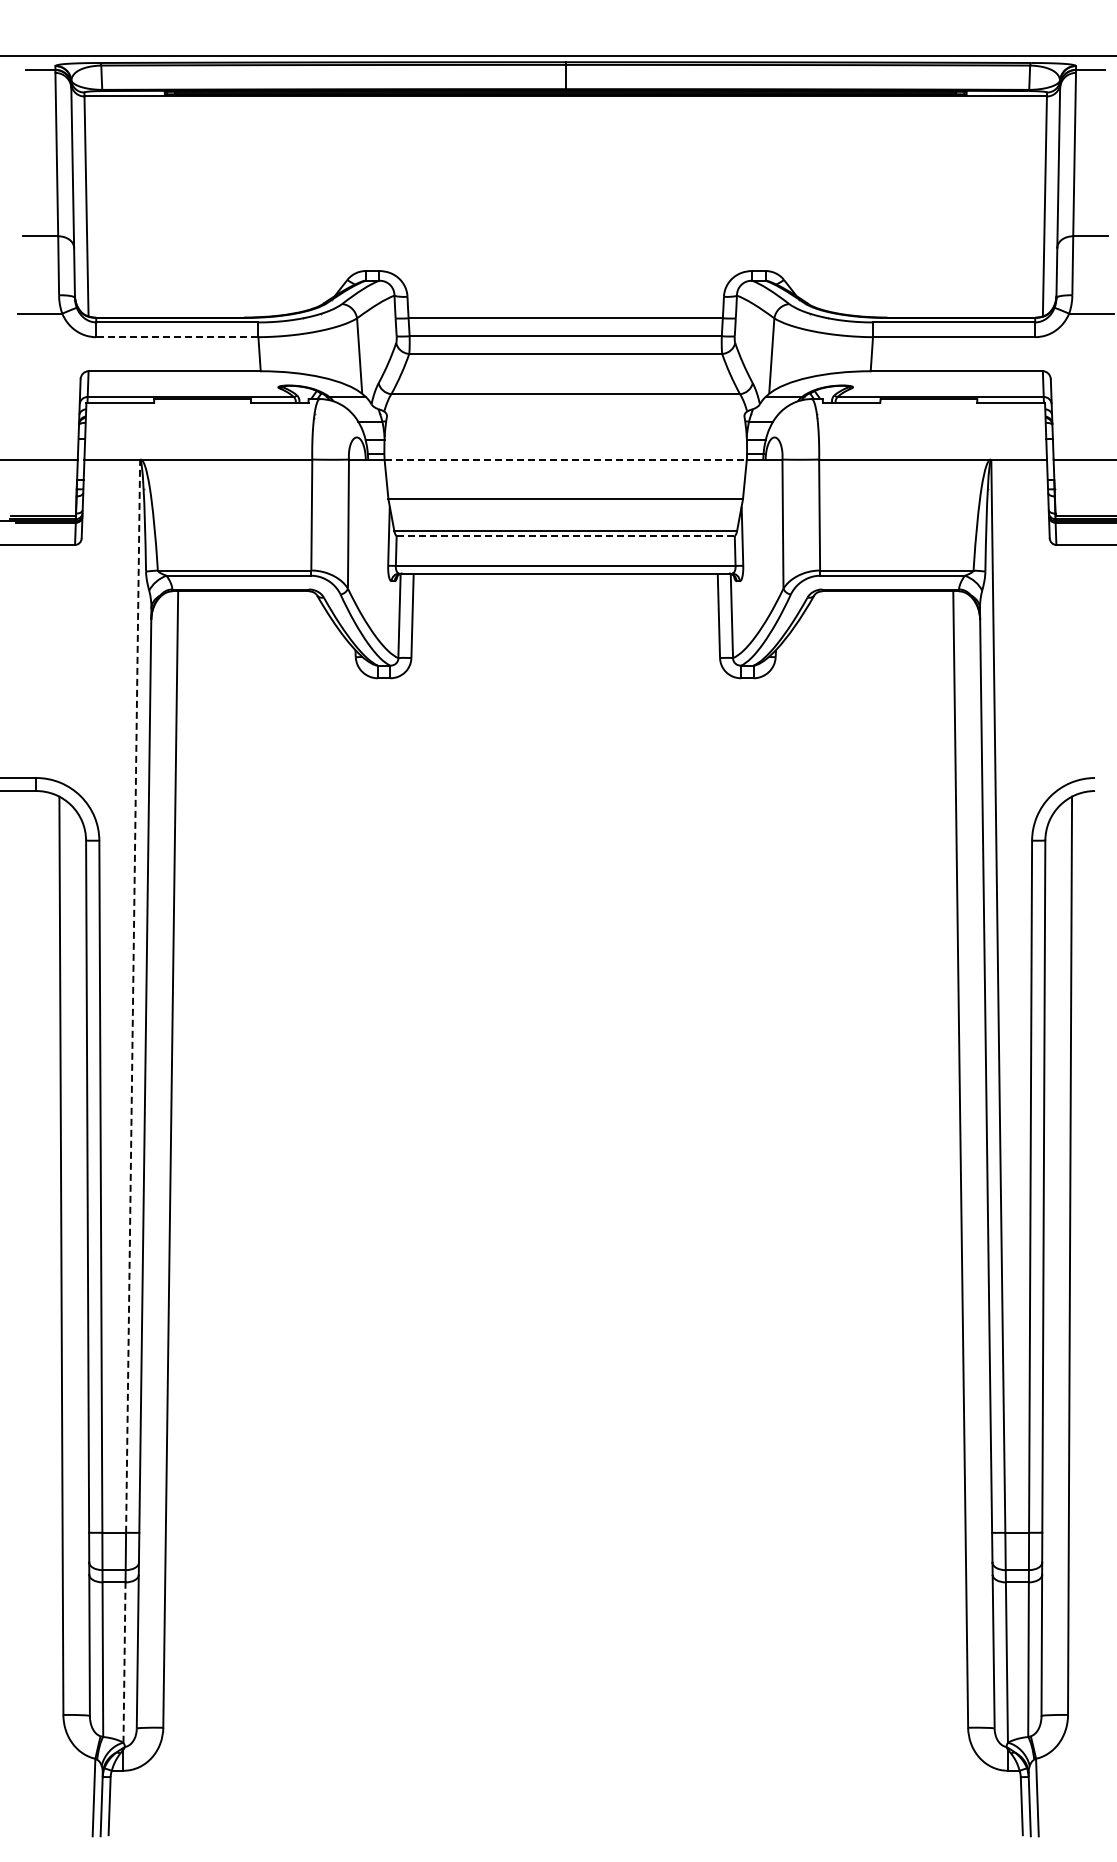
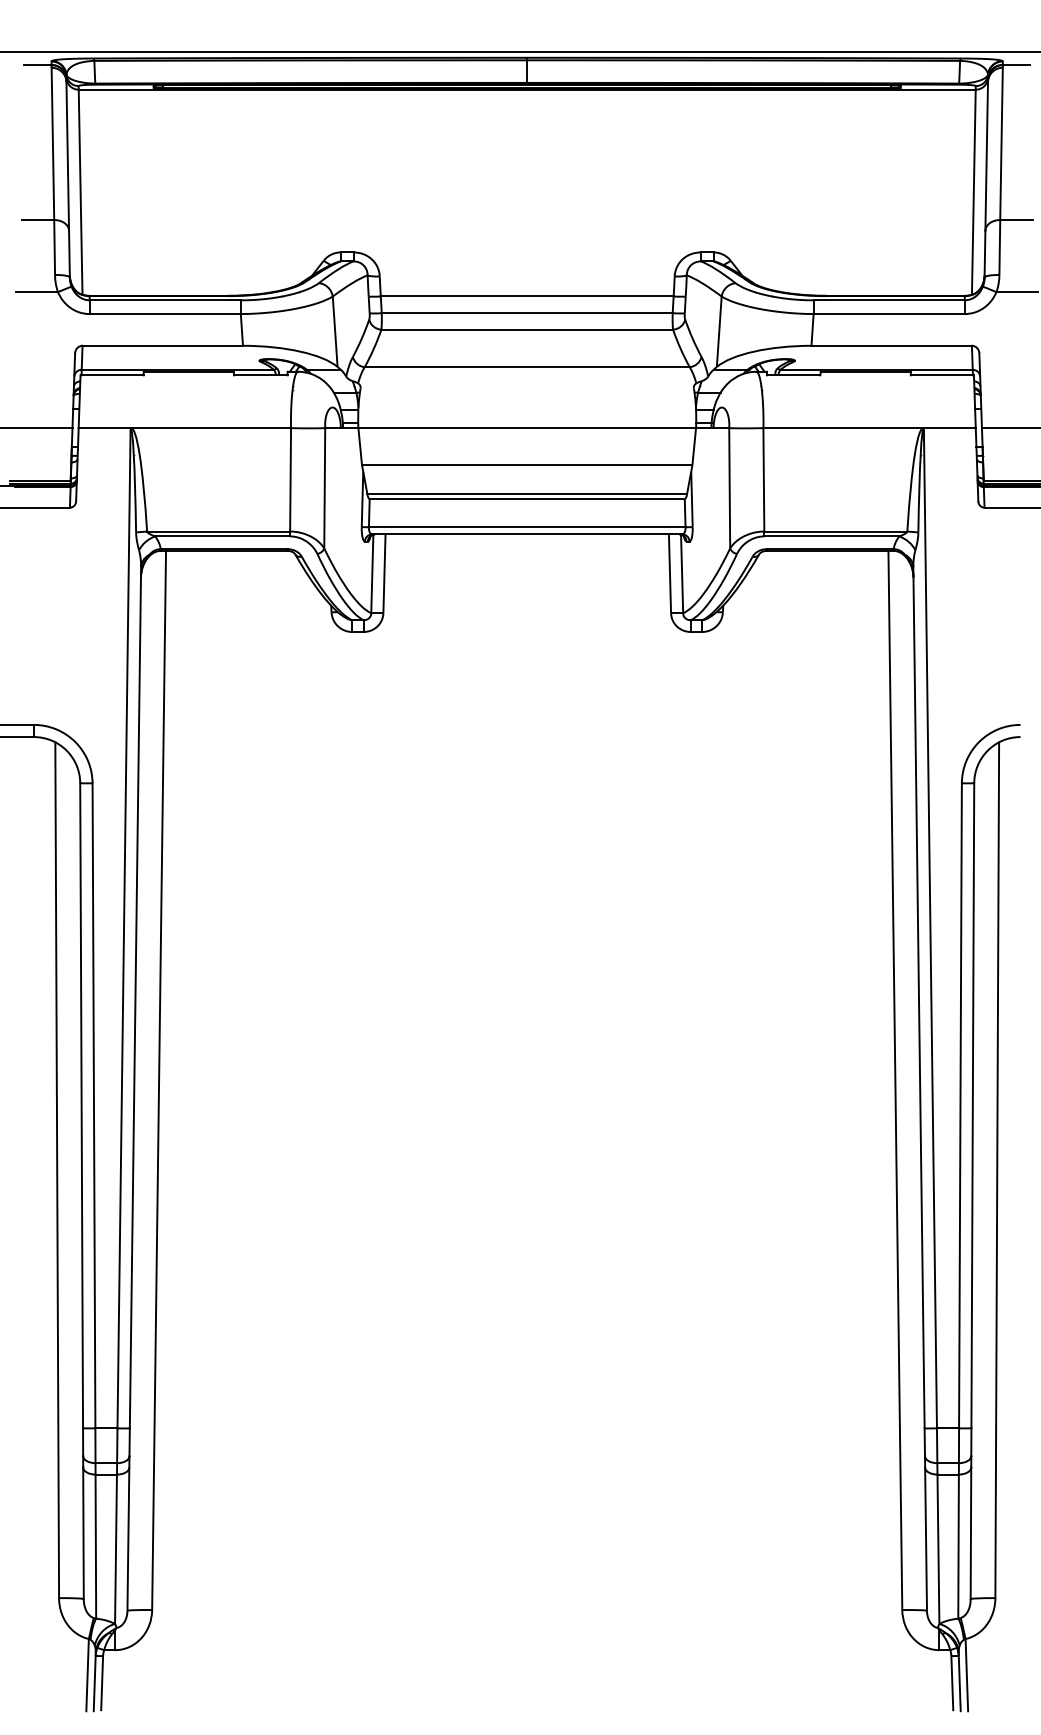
line: (176, 337) -> (164, 314), dashed -> solid
line: (566, 459) -> (527, 428), dashed -> solid
line: (565, 536) -> (527, 499), dashed -> solid
line: (133, 995) -> (124, 927), dashed -> solid
line: (124, 1662) -> (116, 1549), dashed -> solid

